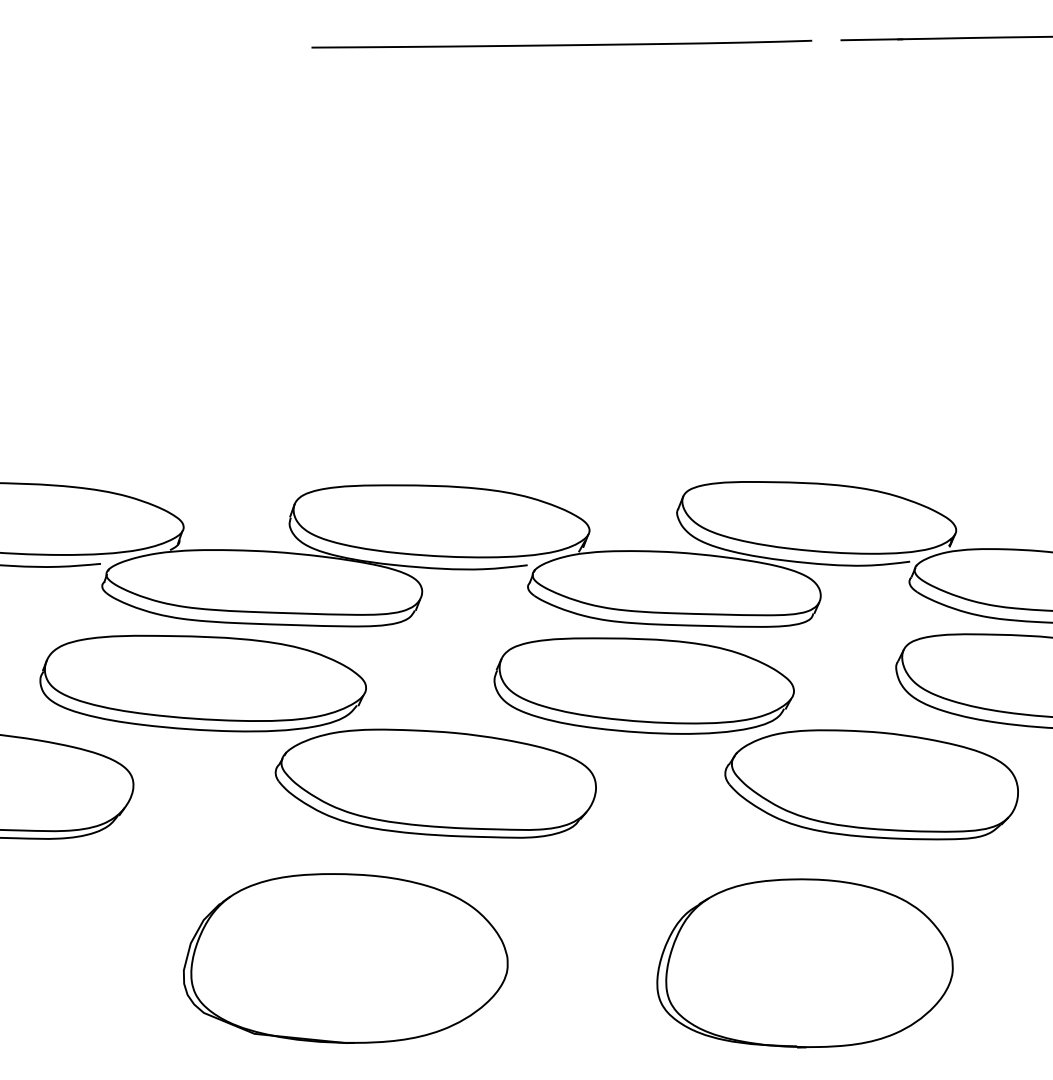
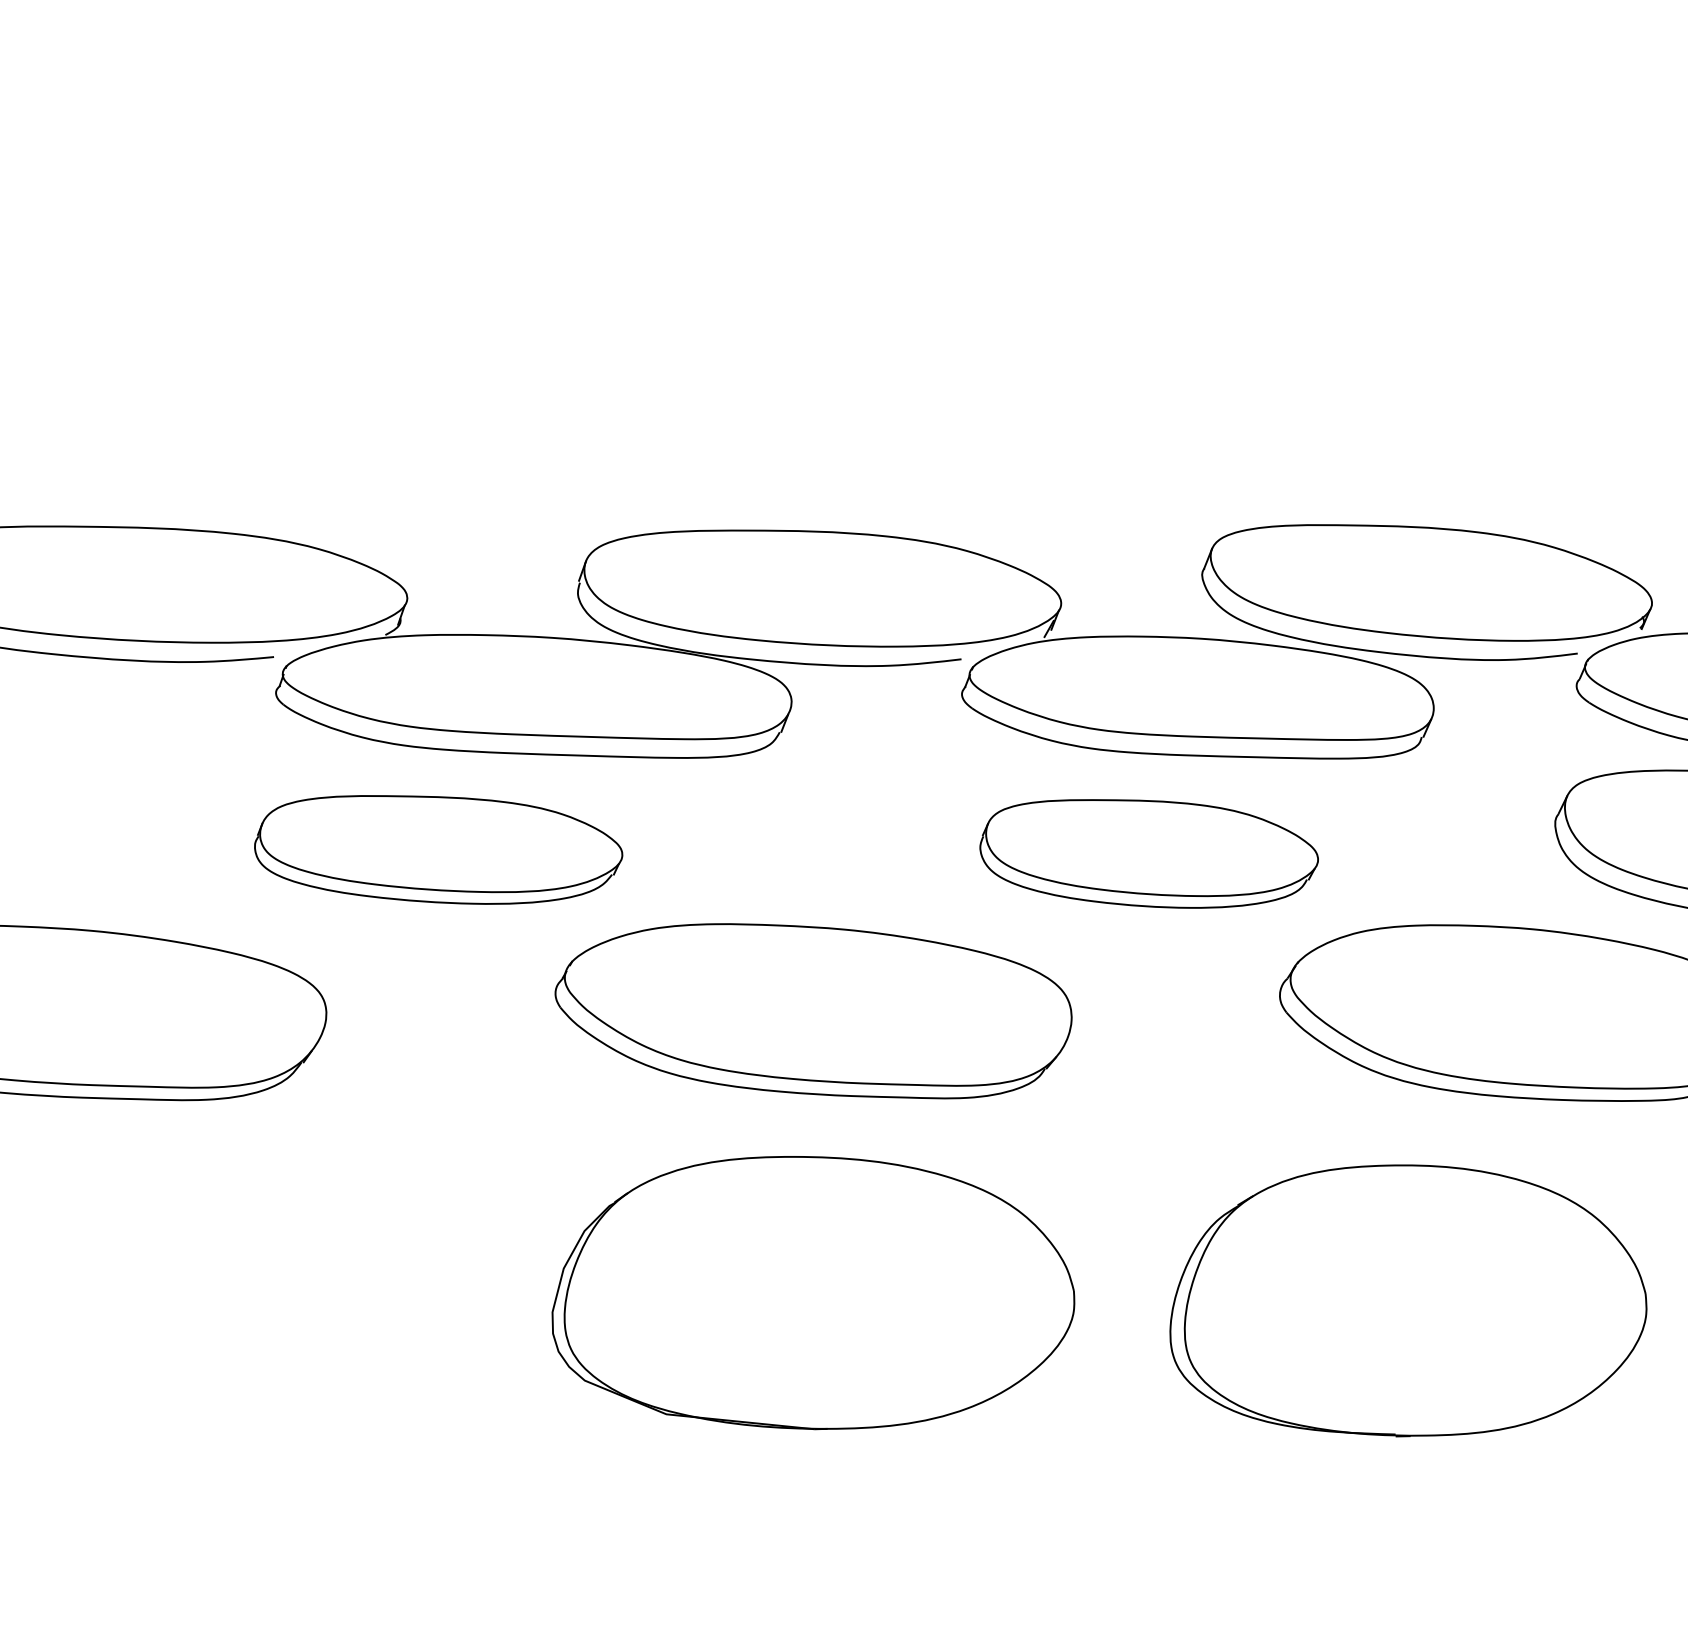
part: (202, 683) -> (437, 849), size x0.7
part: (643, 685) -> (1148, 853), size x0.7
part: (345, 958) -> (813, 1292), moved

